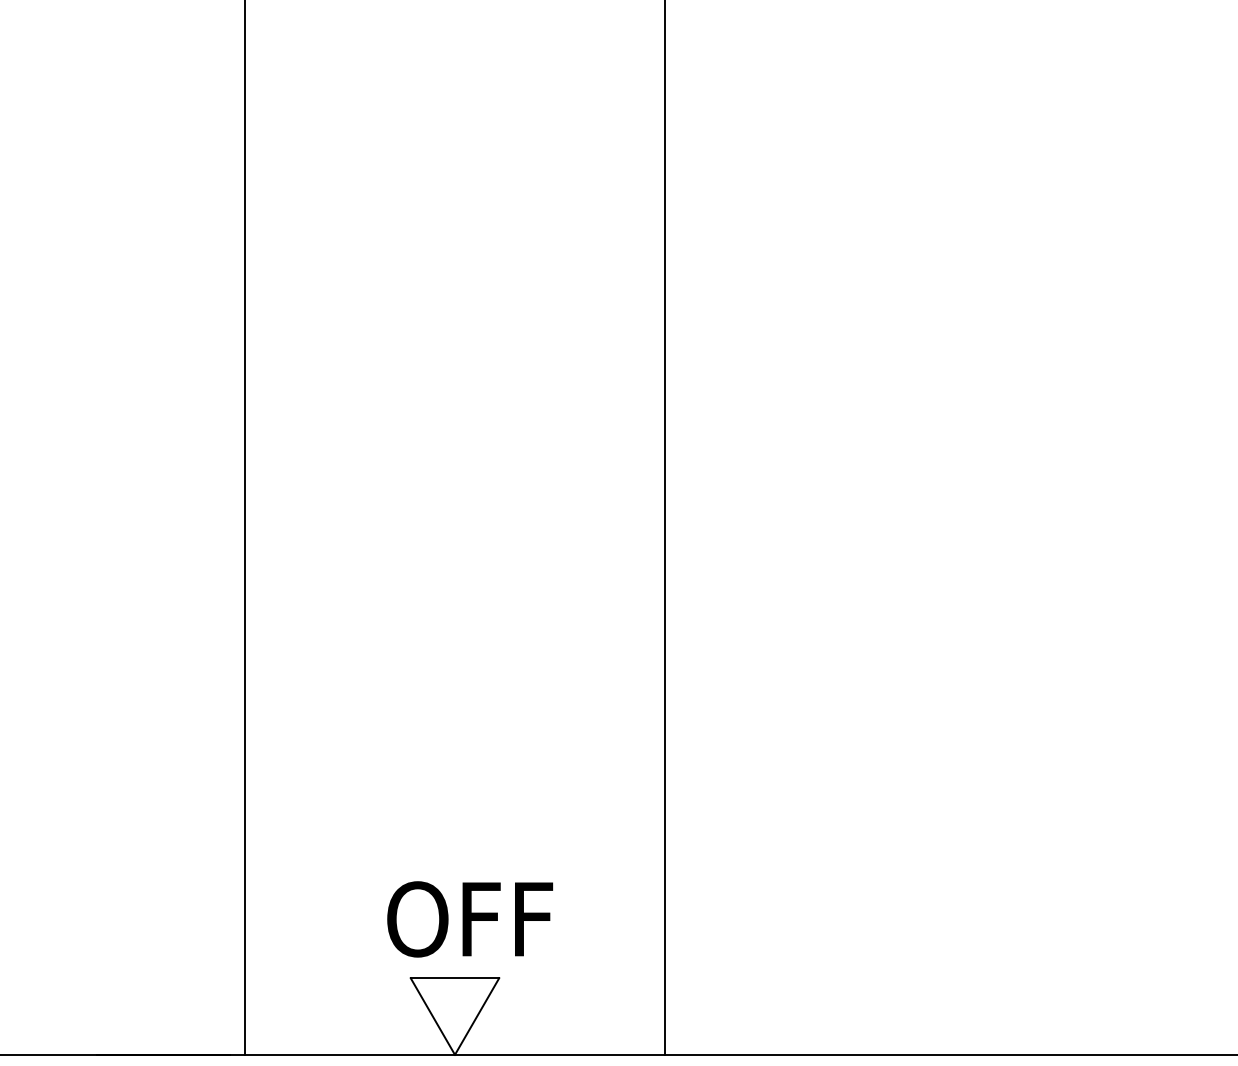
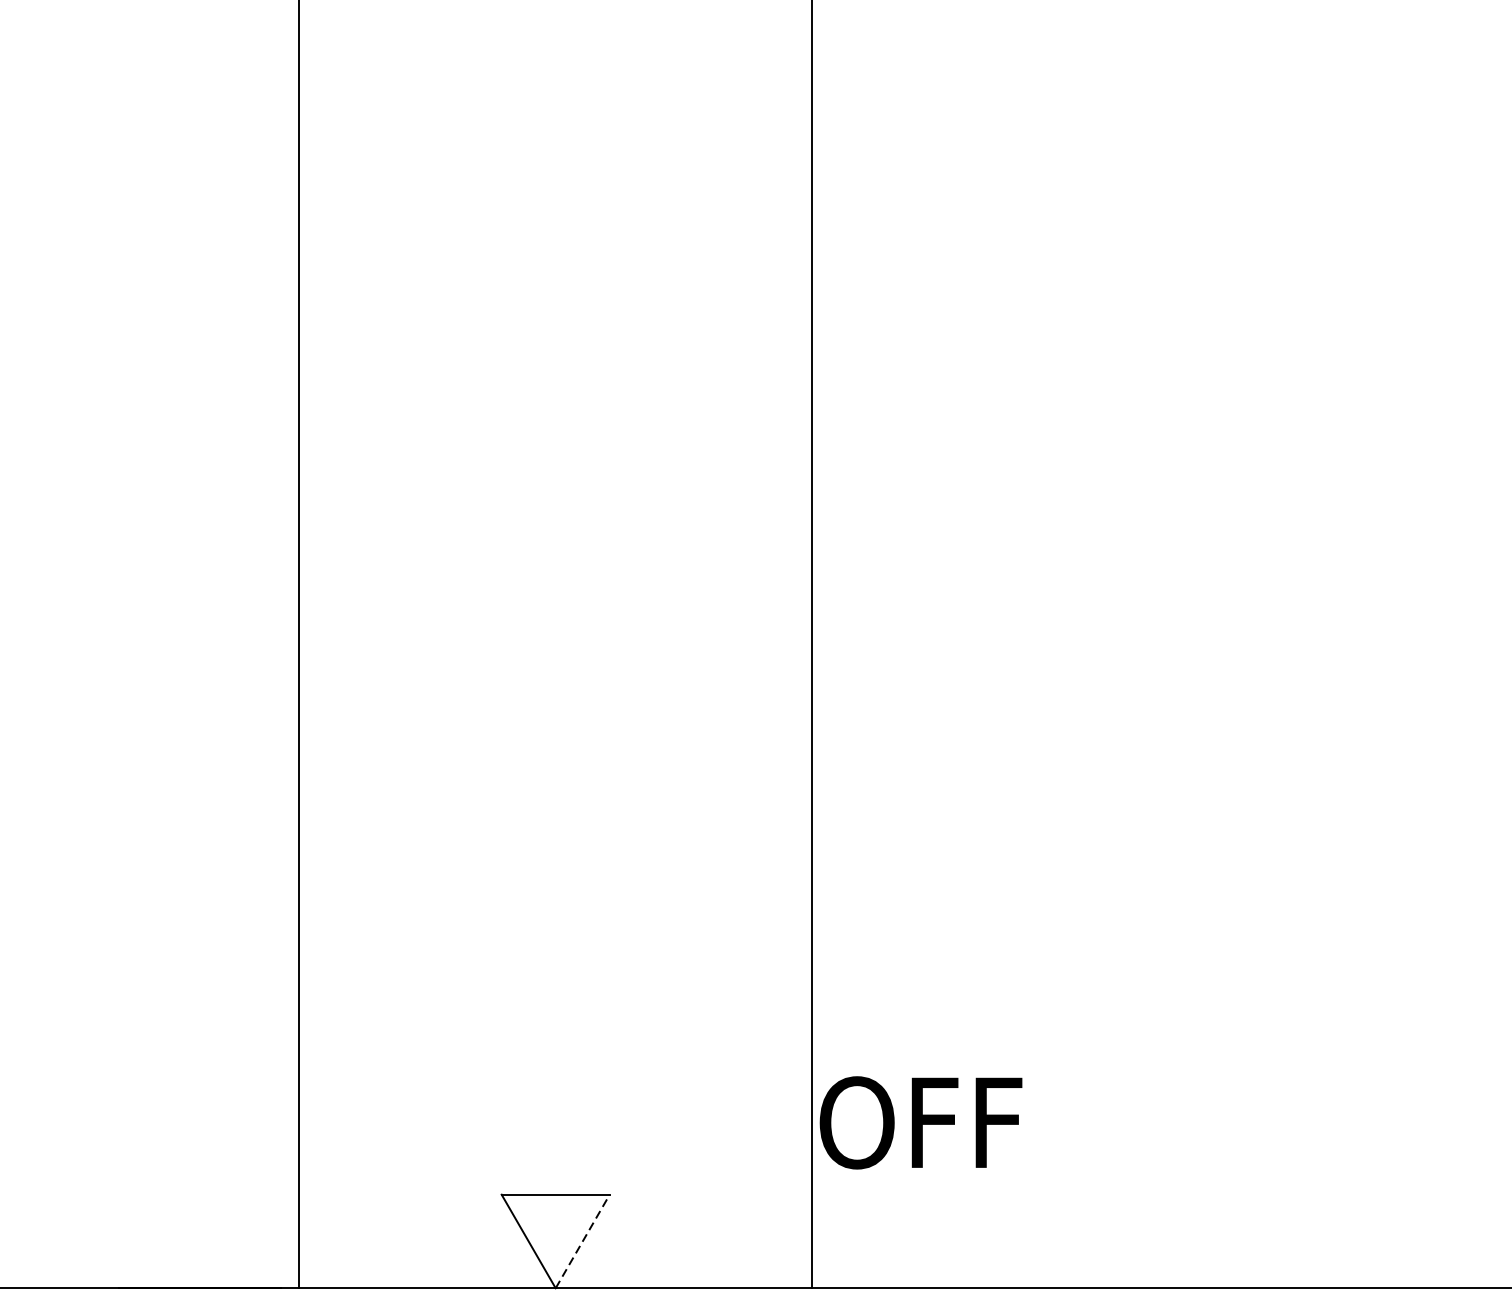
text: (469, 919) -> (920, 1122), moved
line: (477, 1016) -> (583, 1241), solid -> dashed

